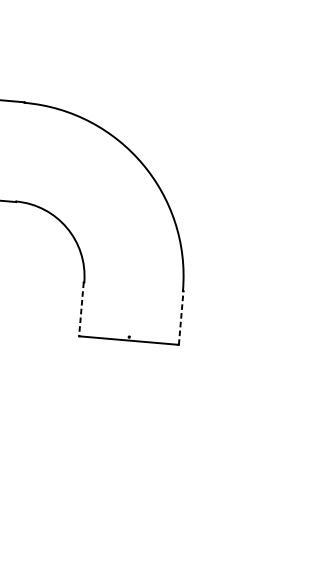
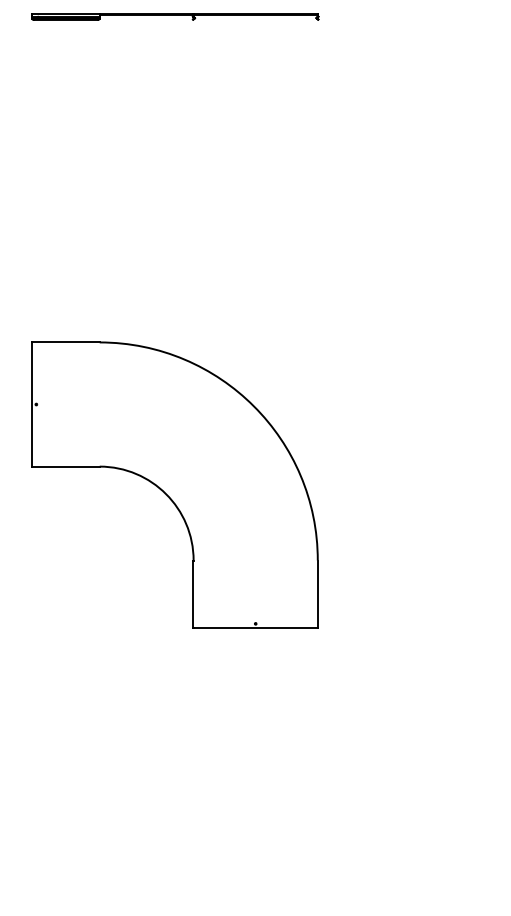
line: (81, 309) -> (192, 594), dashed -> solid
line: (181, 318) -> (318, 594), dashed -> solid

